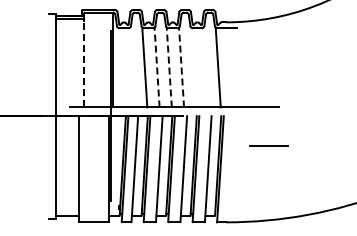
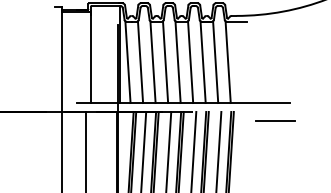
line: (84, 59) -> (91, 53), dashed -> solid
line: (119, 67) -> (127, 62), added
line: (132, 67) -> (140, 62), added
line: (157, 67) -> (165, 62), dashed -> solid
line: (169, 67) -> (178, 62), dashed -> solid
line: (181, 67) -> (190, 62), dashed -> solid
line: (193, 67) -> (202, 62), added
line: (205, 67) -> (215, 62), added
line: (268, 145) -> (275, 120), moved

